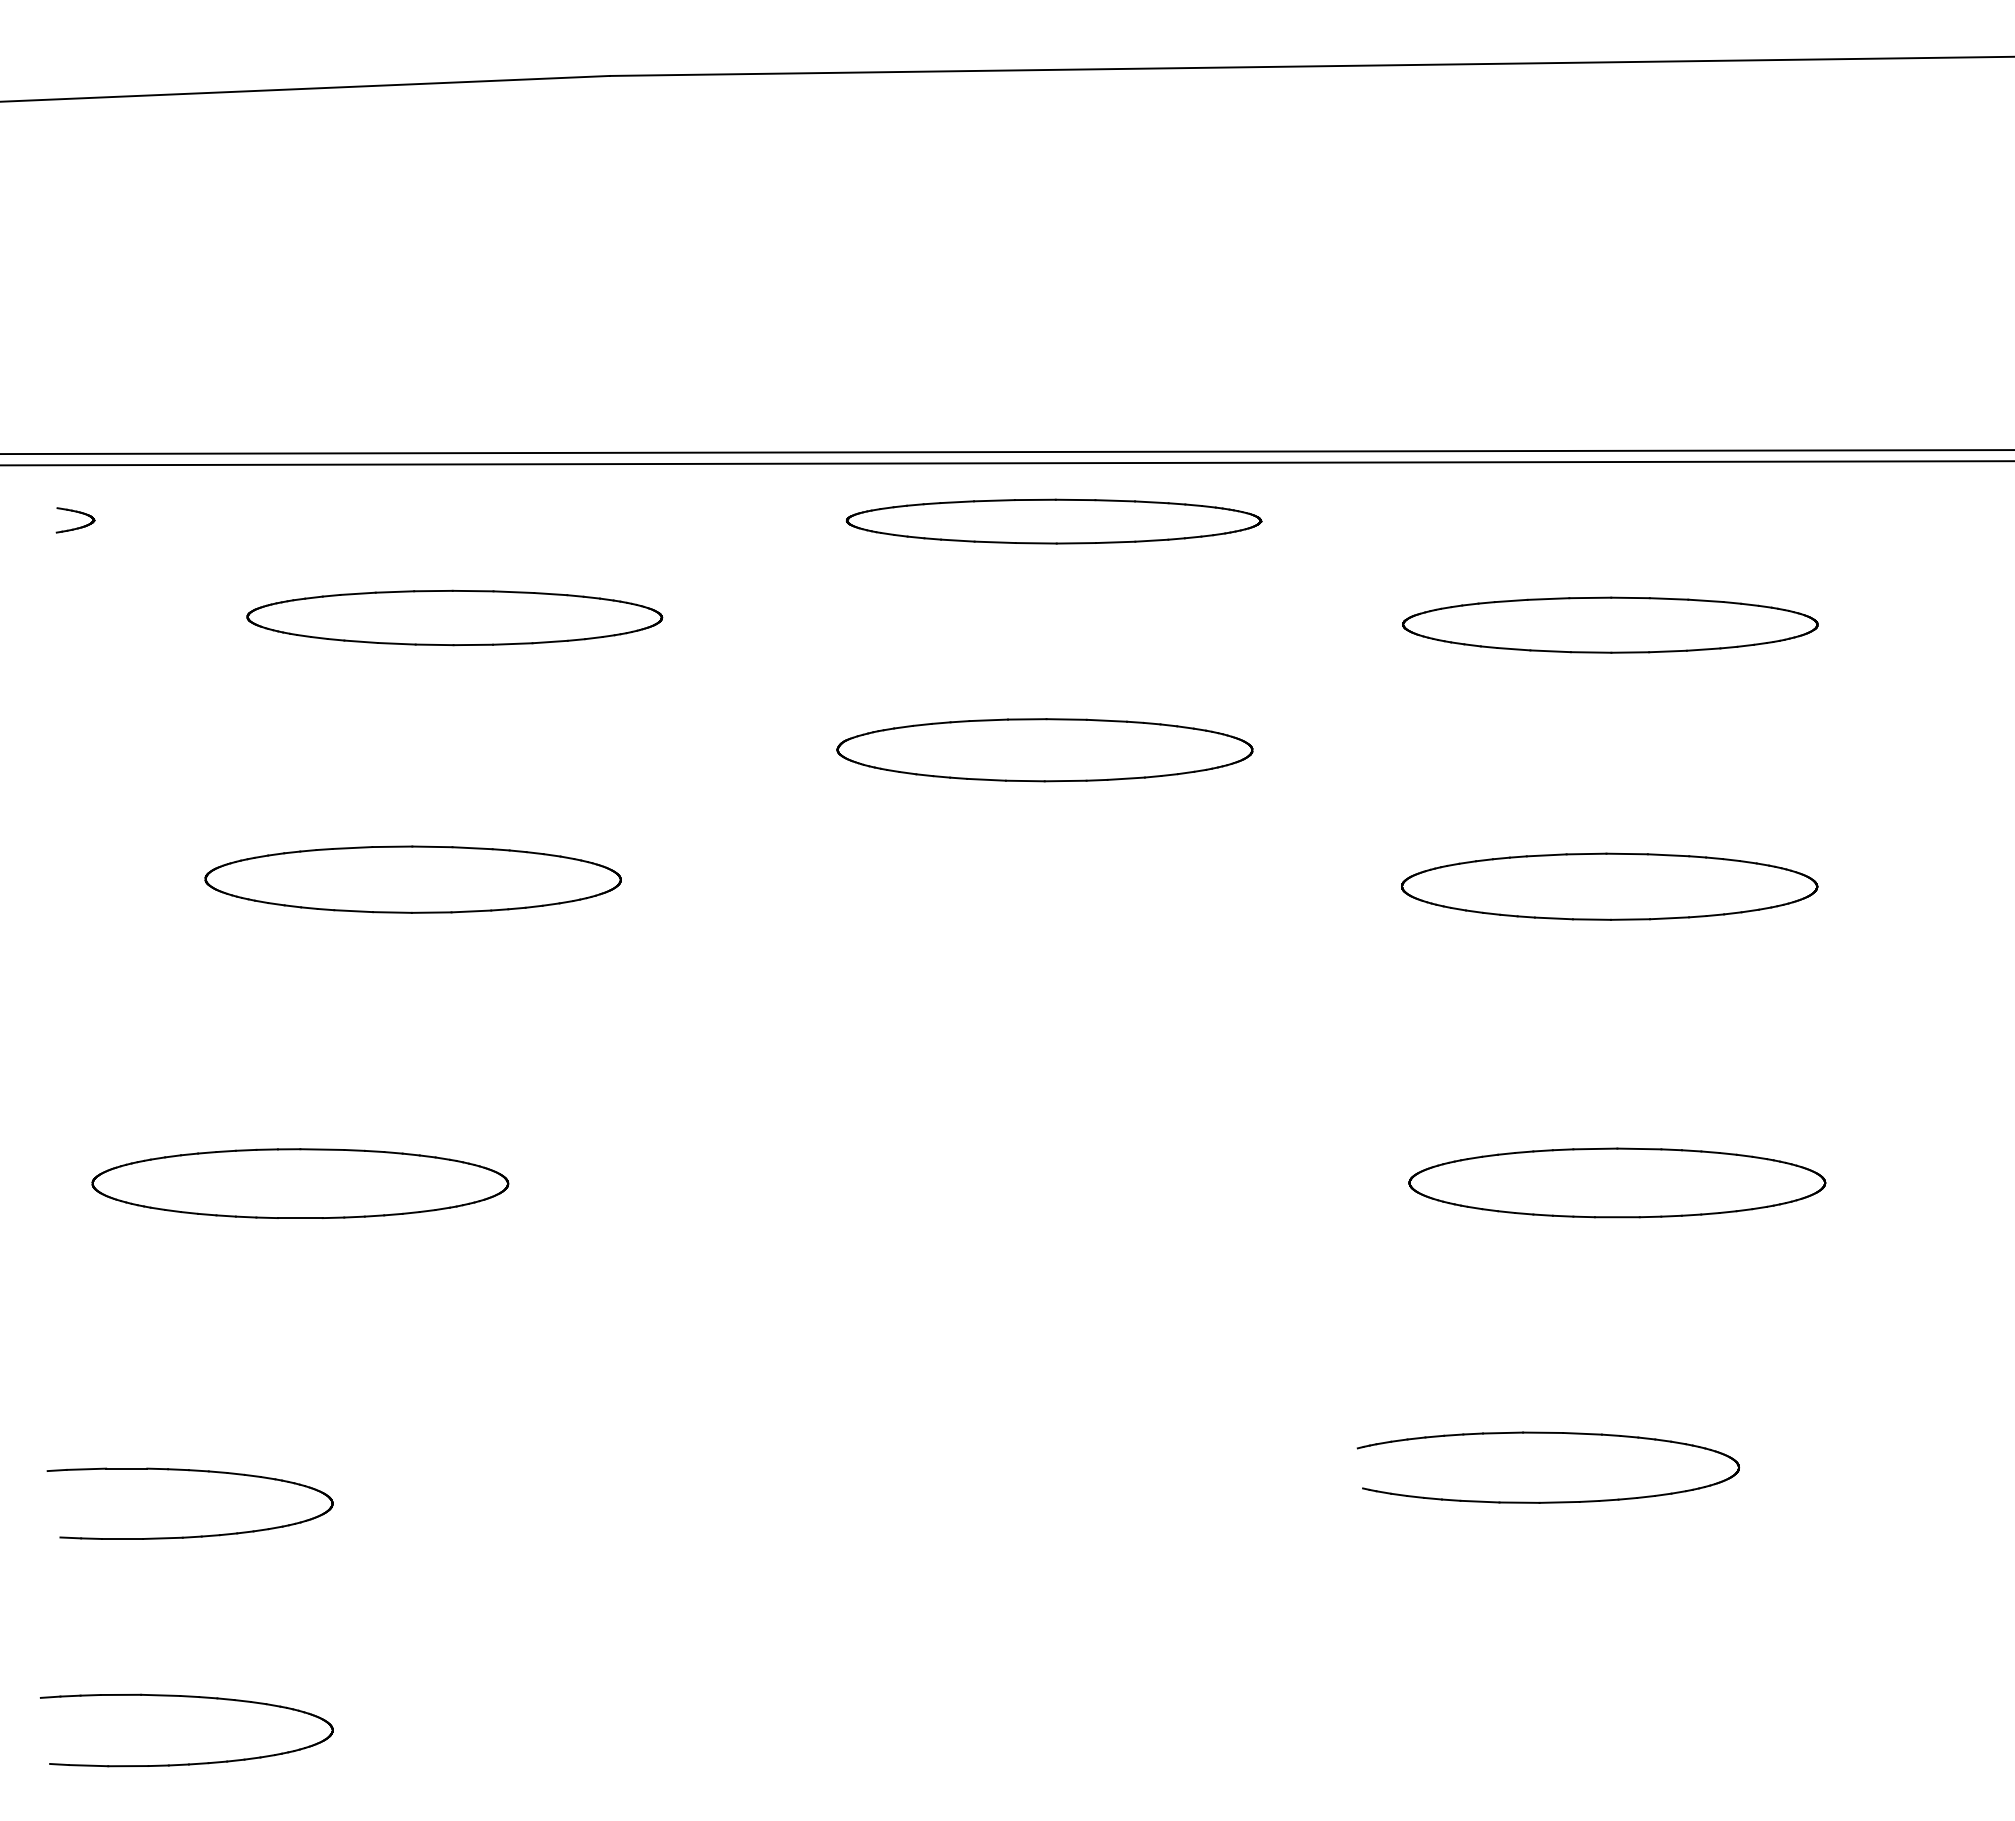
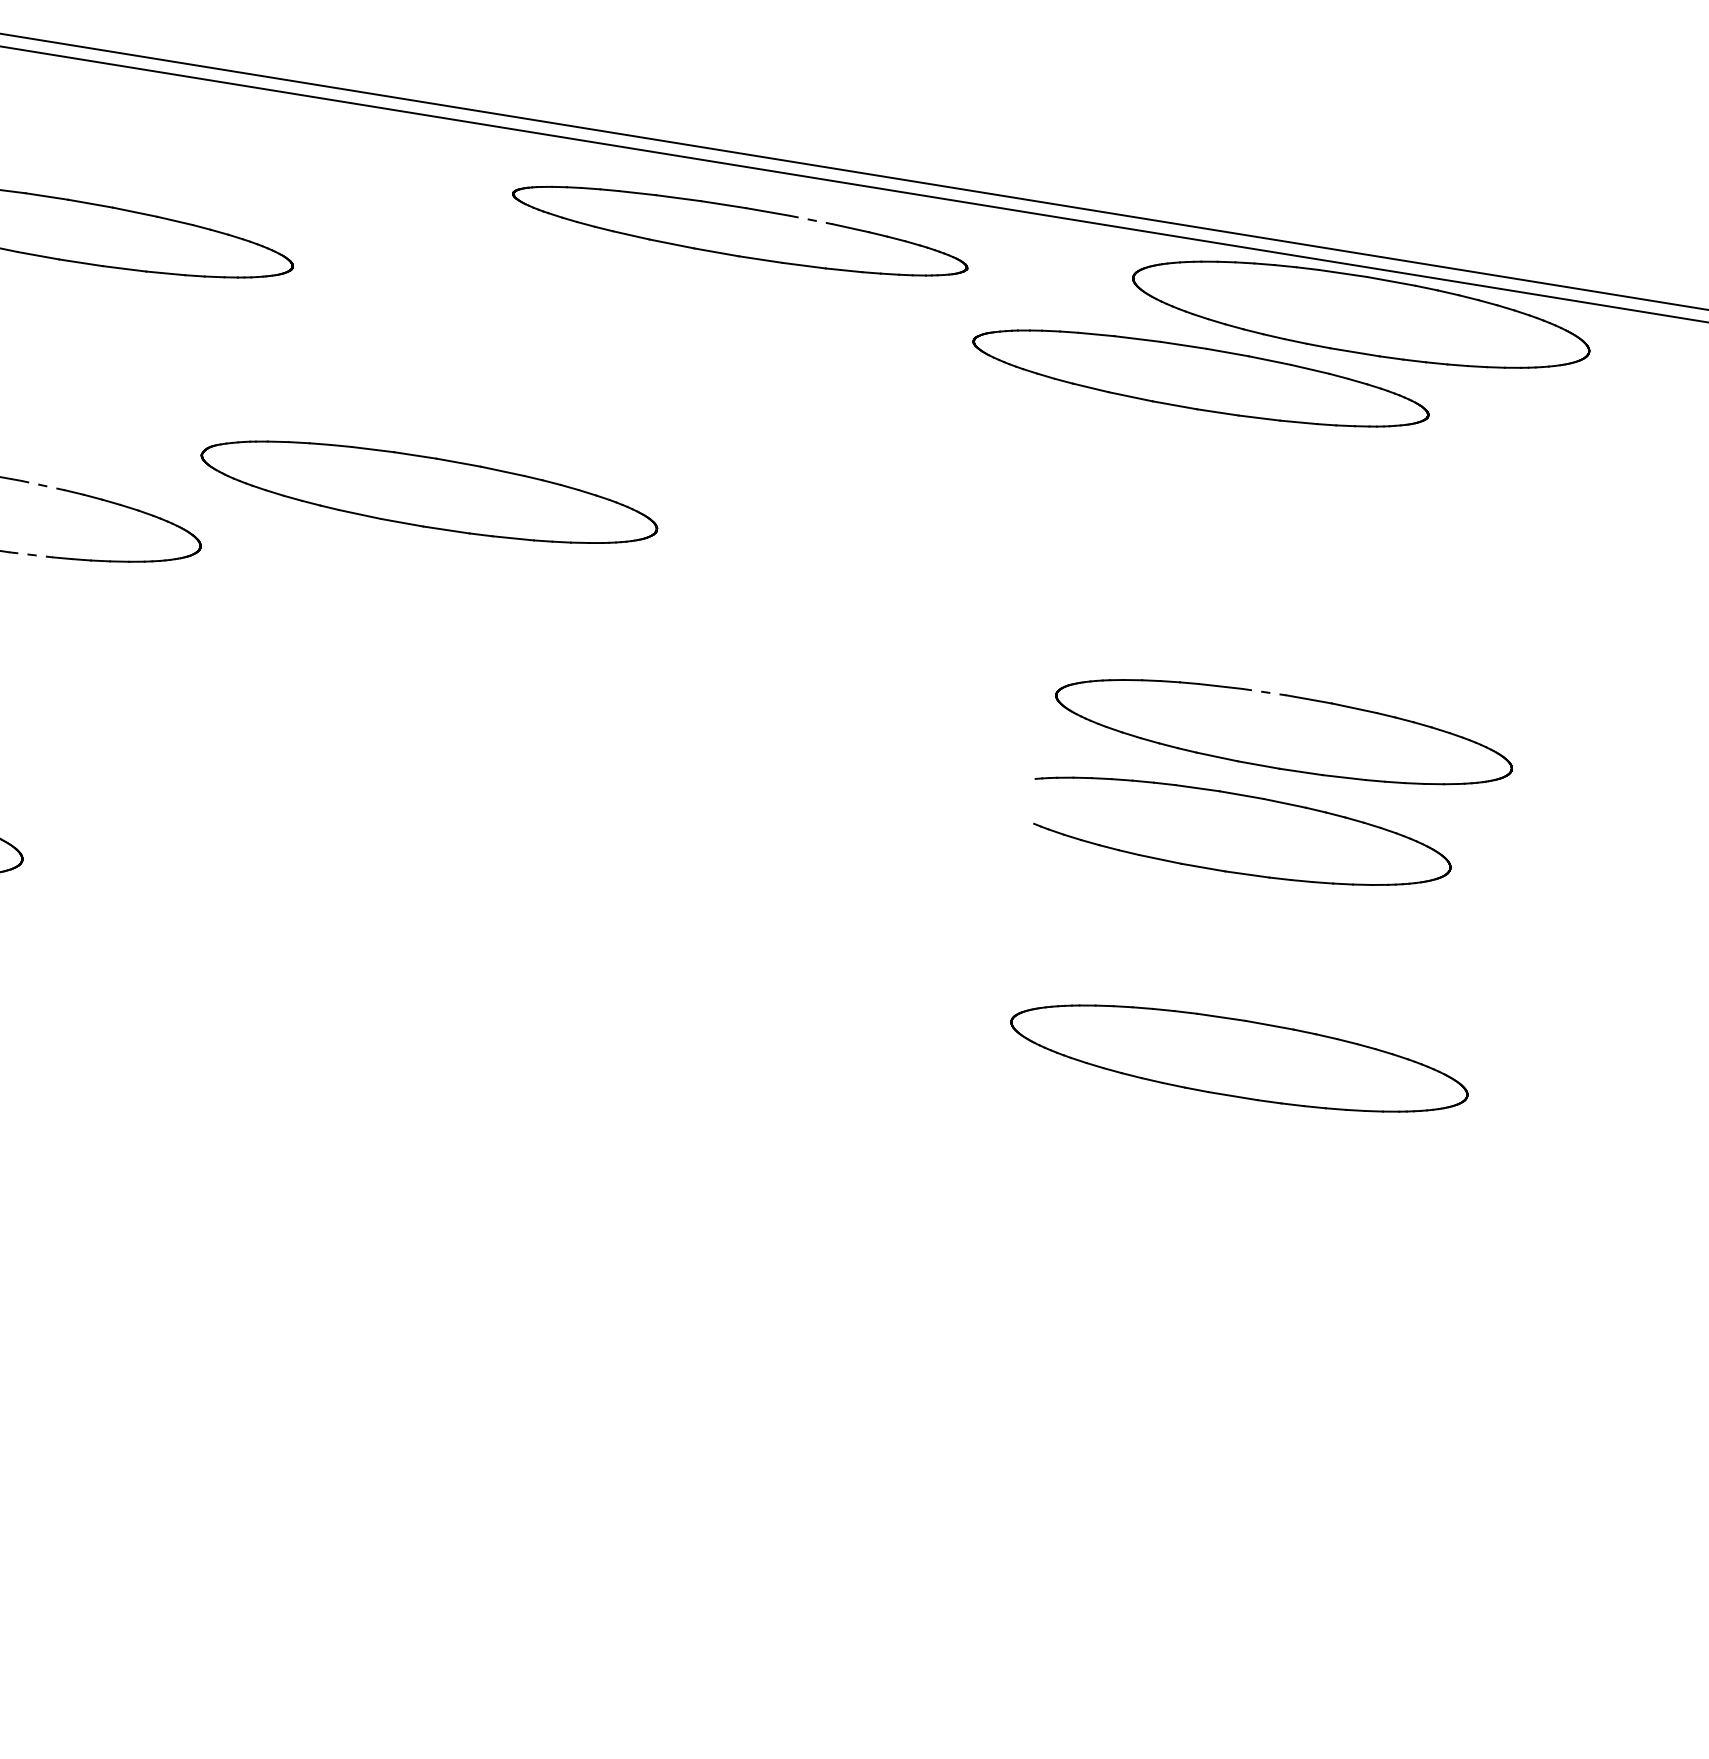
line: (1115, 500) -> (811, 219), solid -> dashed
part: (1617, 504) -> (1361, 314), added
part: (1610, 624) -> (1201, 378), moved
part: (1044, 750) -> (428, 492), moved
line: (472, 848) -> (43, 485), solid -> dashed
line: (1586, 854) -> (1264, 692), solid -> dashed
line: (471, 911) -> (31, 554), solid -> dashed
part: (1547, 1433) -> (1246, 796), moved

